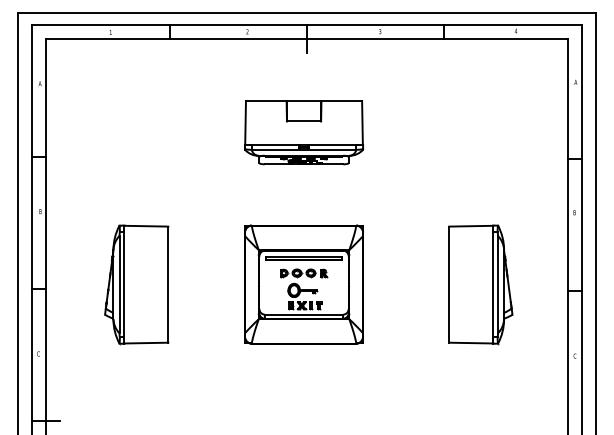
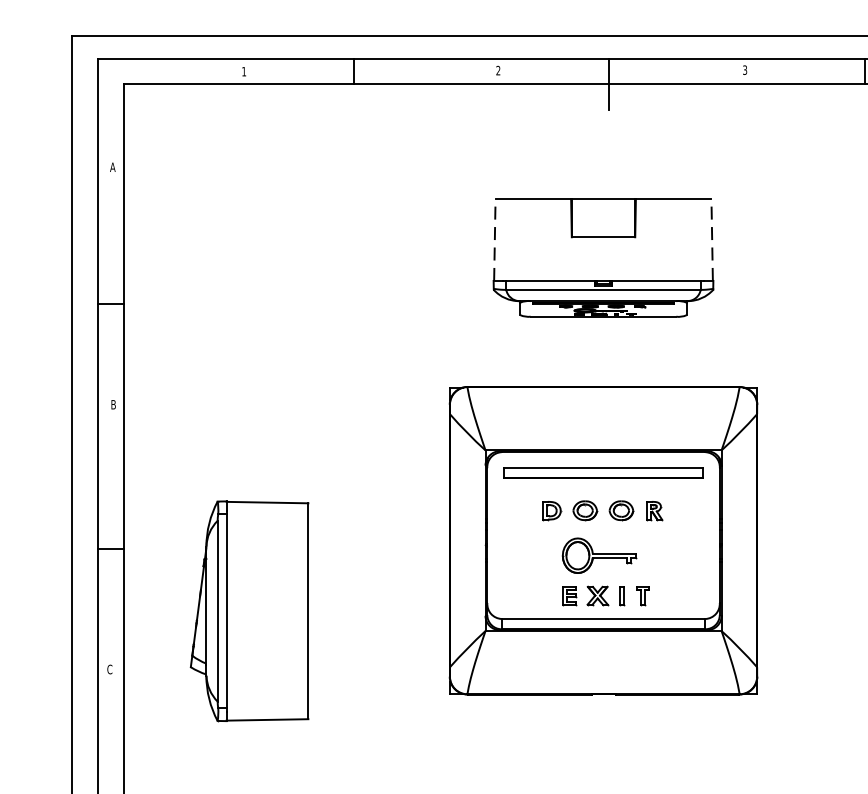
line: (245, 123) -> (494, 240), solid -> dashed
line: (362, 123) -> (712, 240), solid -> dashed
part: (136, 284) -> (249, 610), moved
part: (303, 284) -> (602, 540), size x1.4

